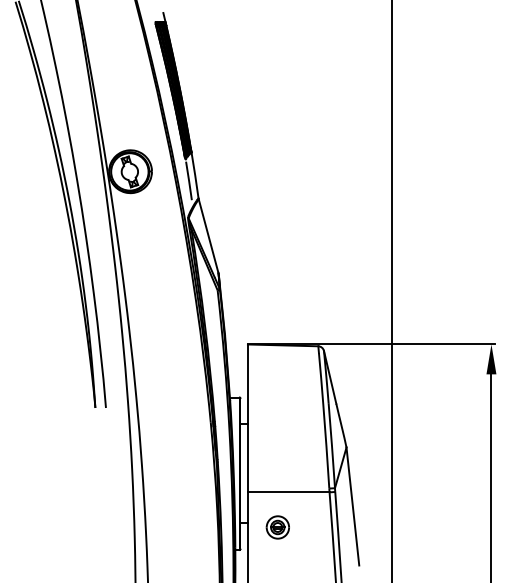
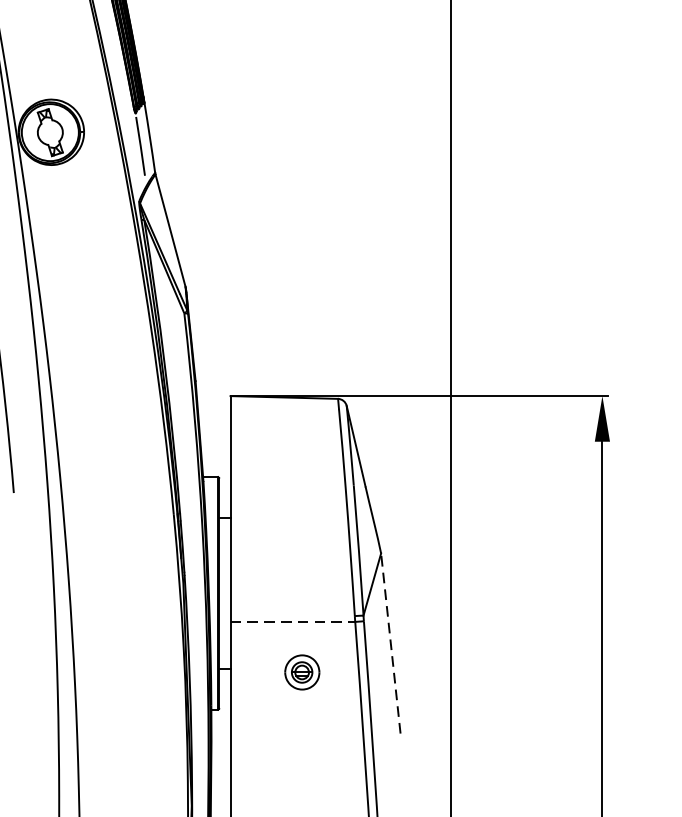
line: (288, 492) -> (292, 622), solid -> dashed
line: (352, 506) -> (390, 643), solid -> dashed
part: (277, 527) -> (301, 672), moved

